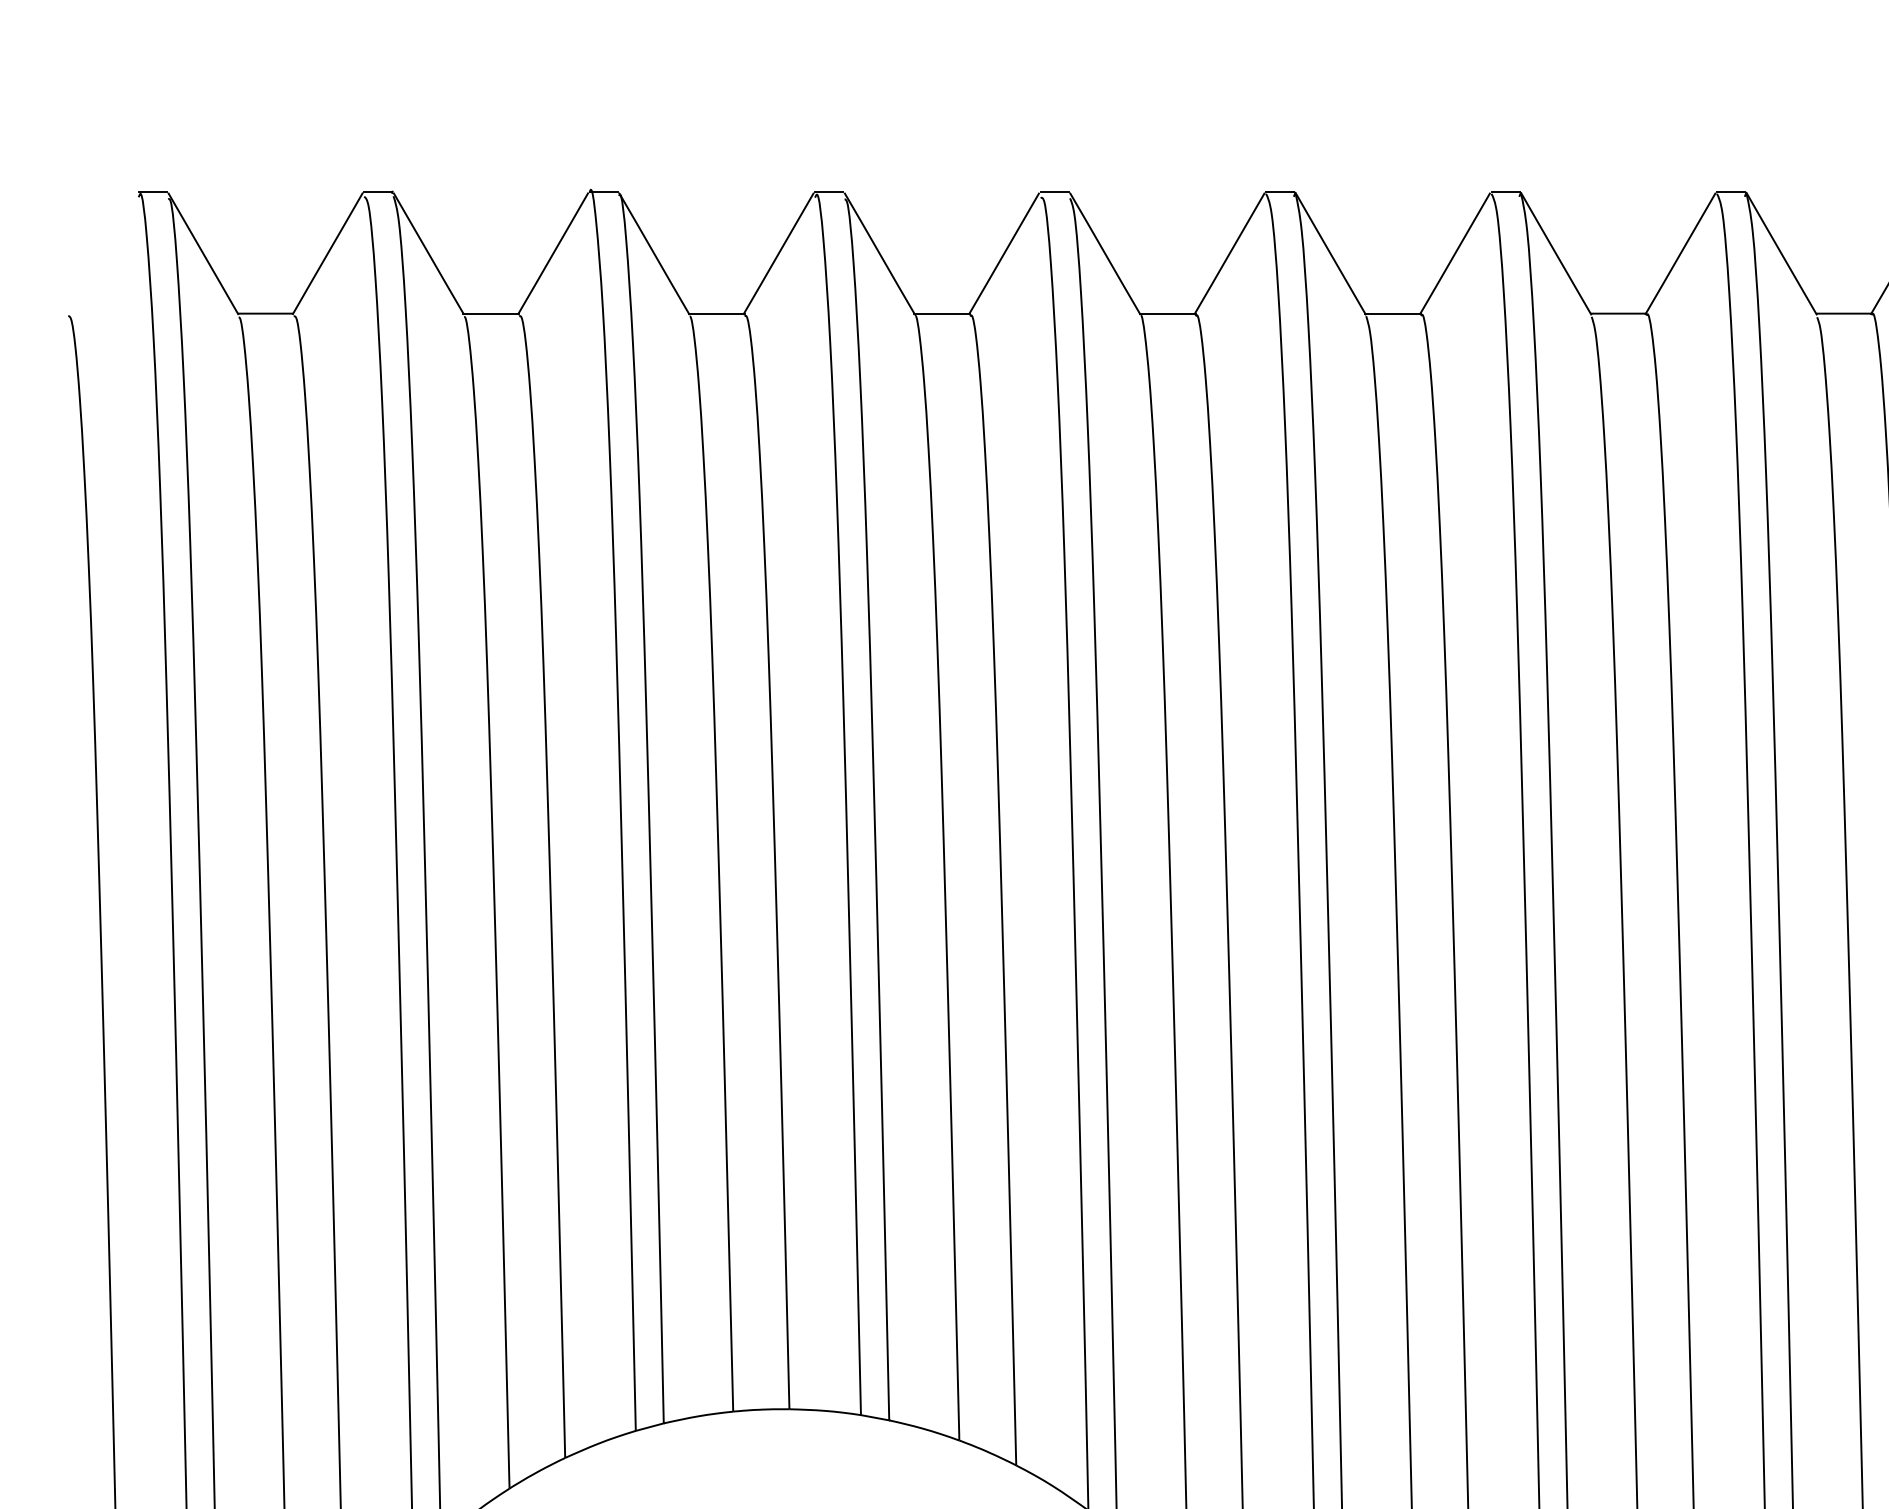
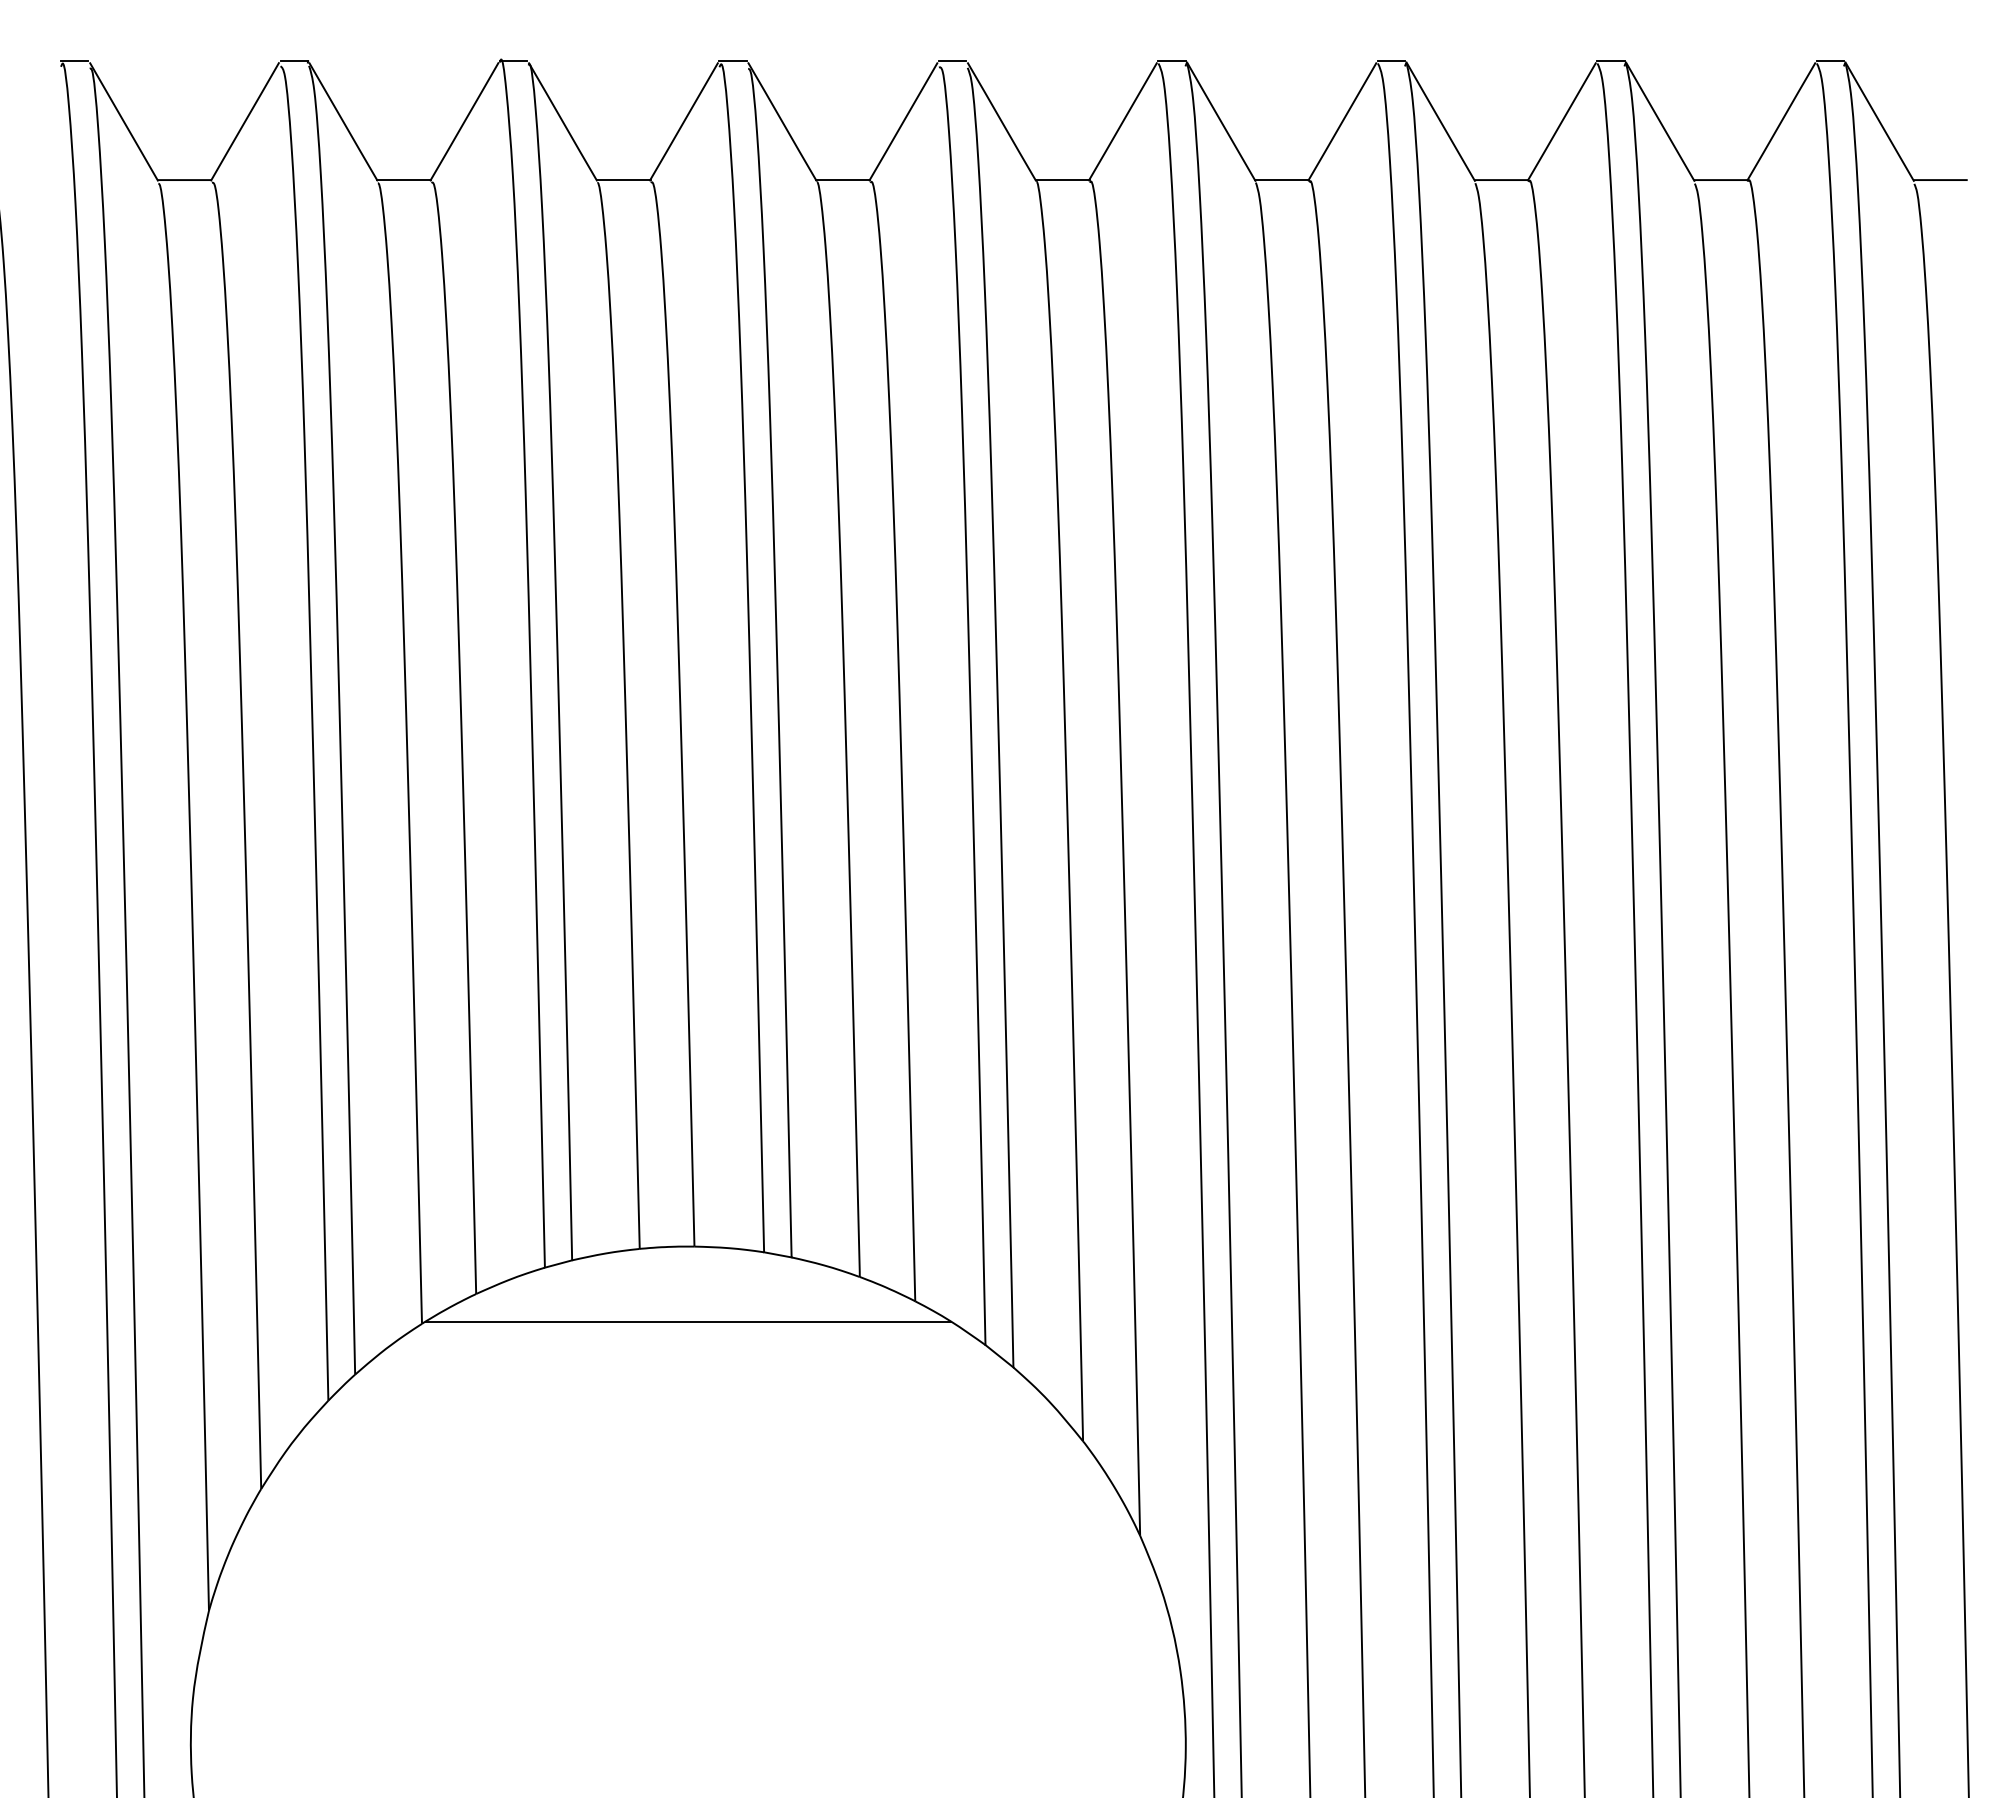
line: (783, 1486) -> (688, 1321), added

